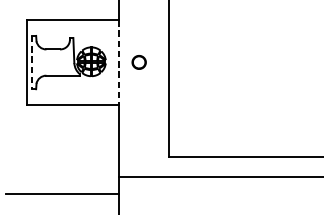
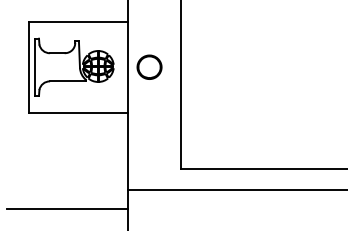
part: (139, 61) -> (149, 66), size x1.67
line: (31, 62) -> (34, 67), dashed -> solid
line: (118, 62) -> (127, 67), dashed -> solid

